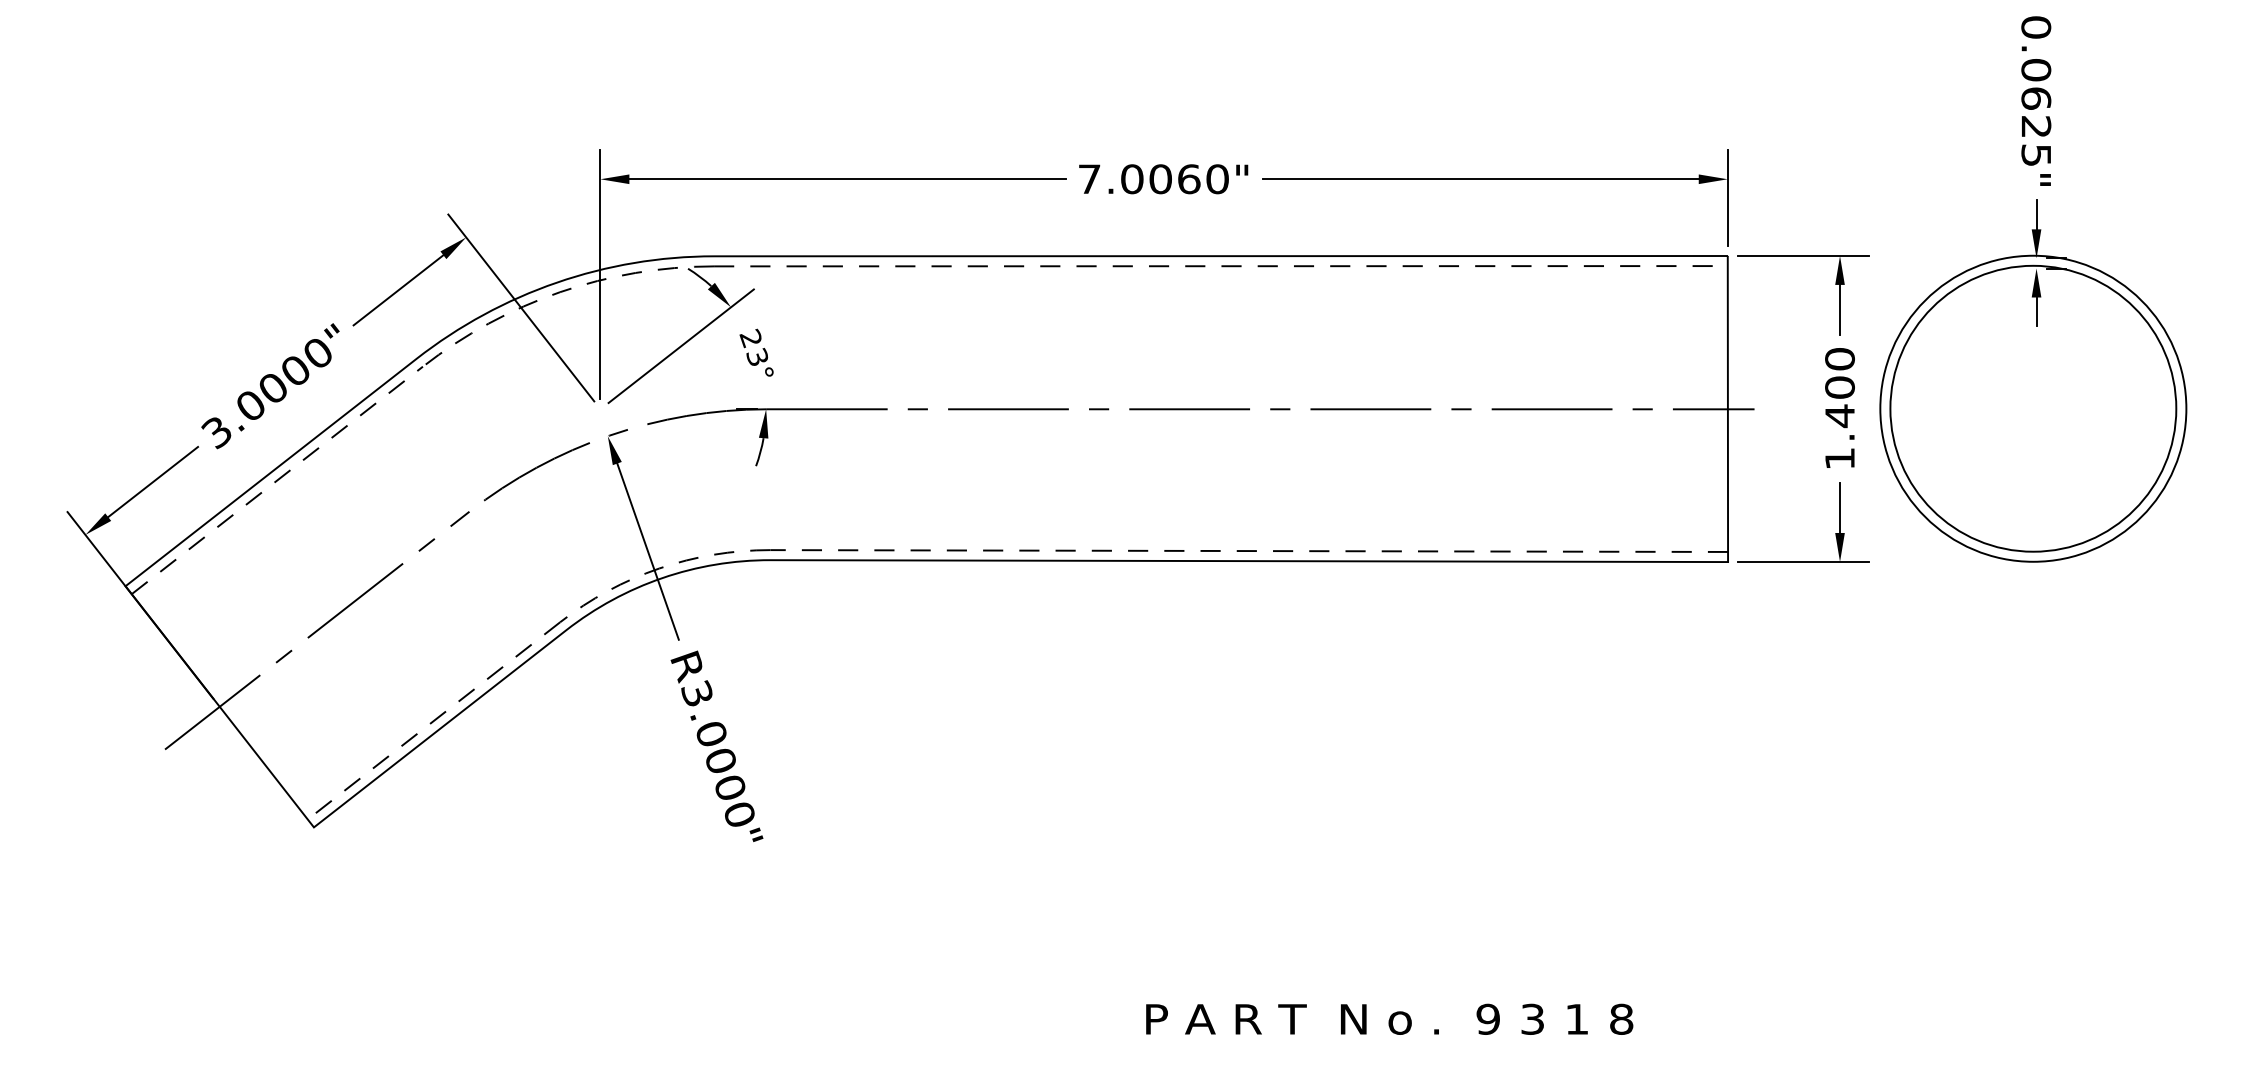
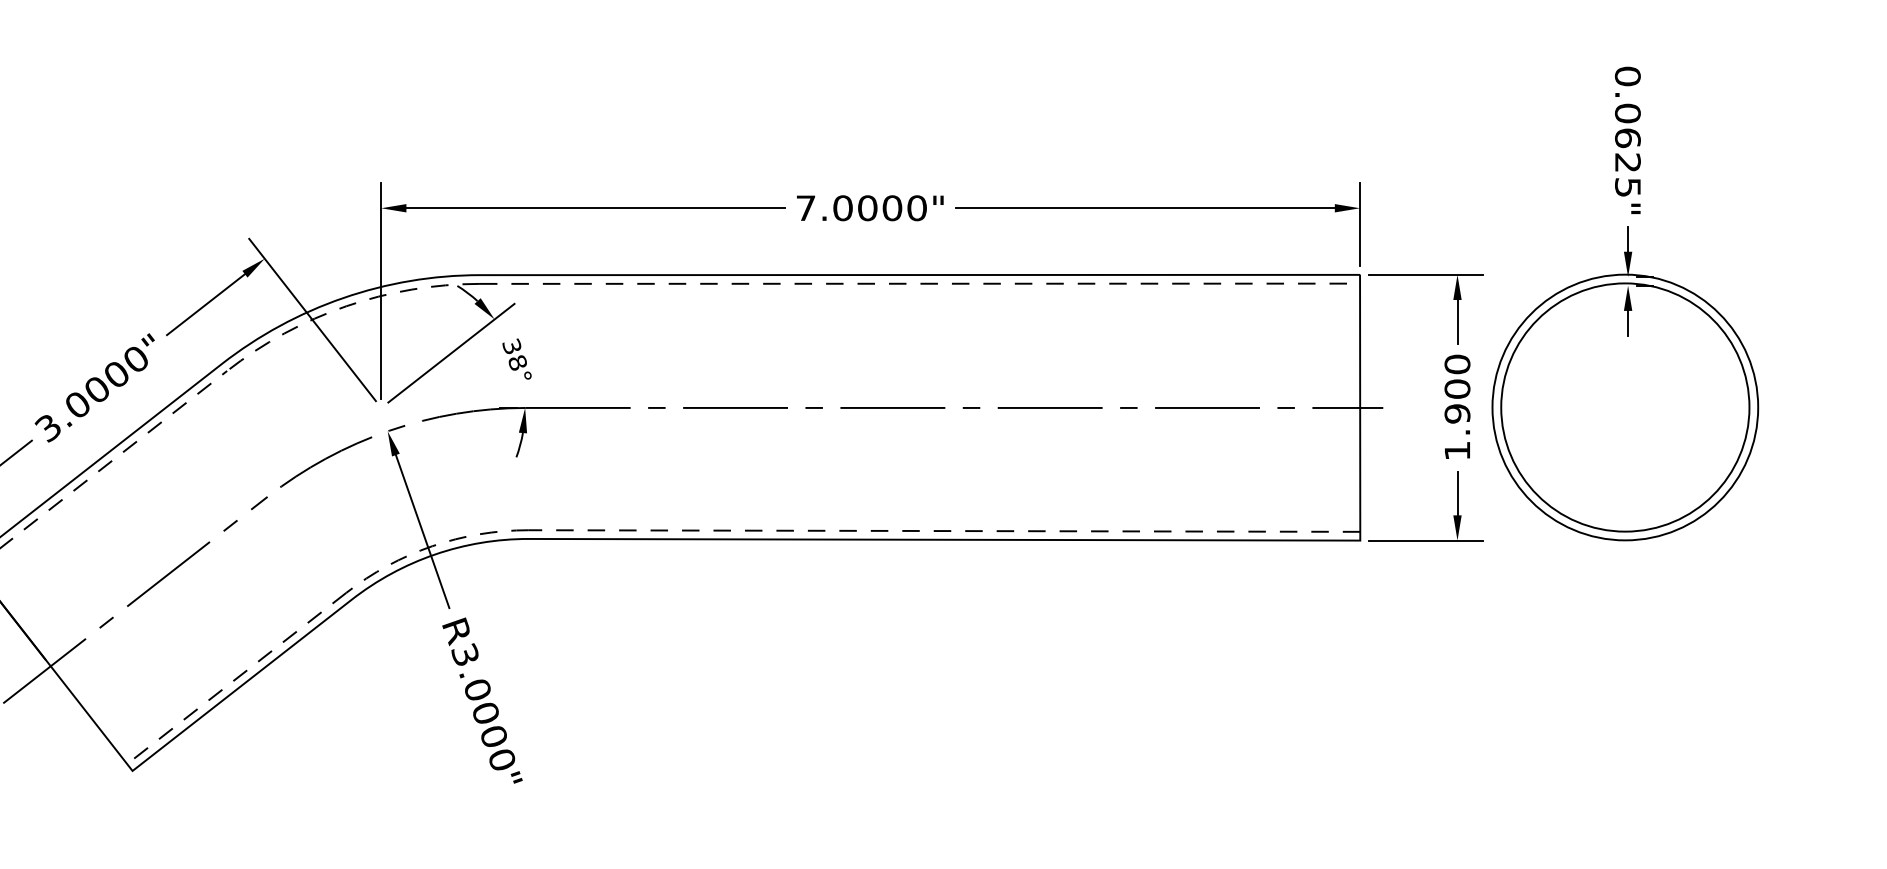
text: (1189, 179) -> (892, 208), 7.0060" -> 7.0000"
text: (753, 347) -> (514, 354), 23° -> 38°
text: (1839, 416) -> (1457, 414), 1.400 -> 1.900

